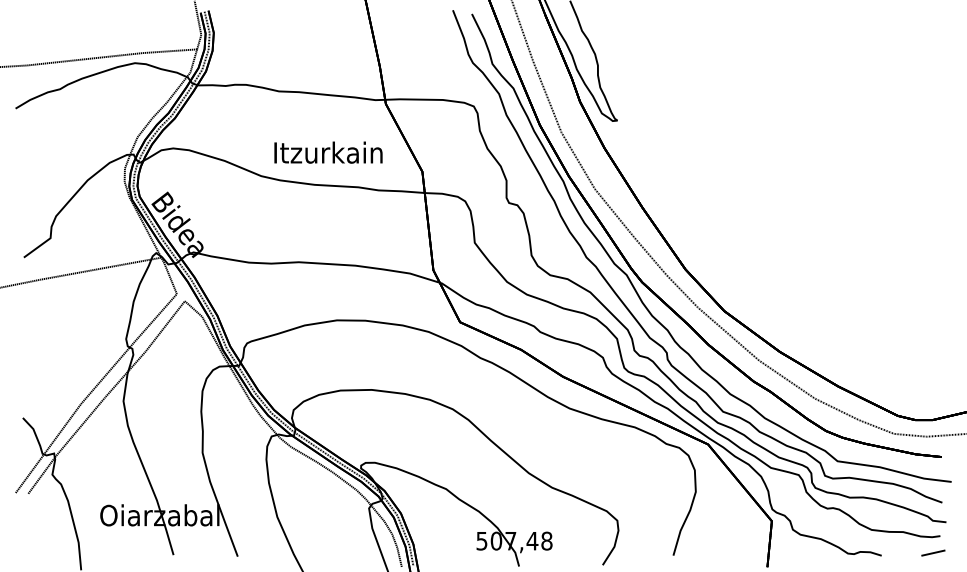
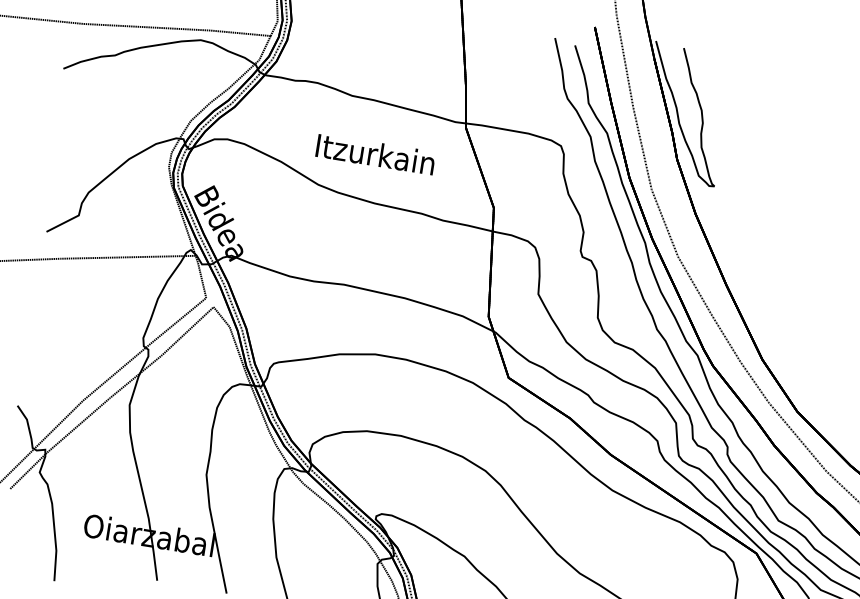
text: (328, 152) -> (375, 154), moved

